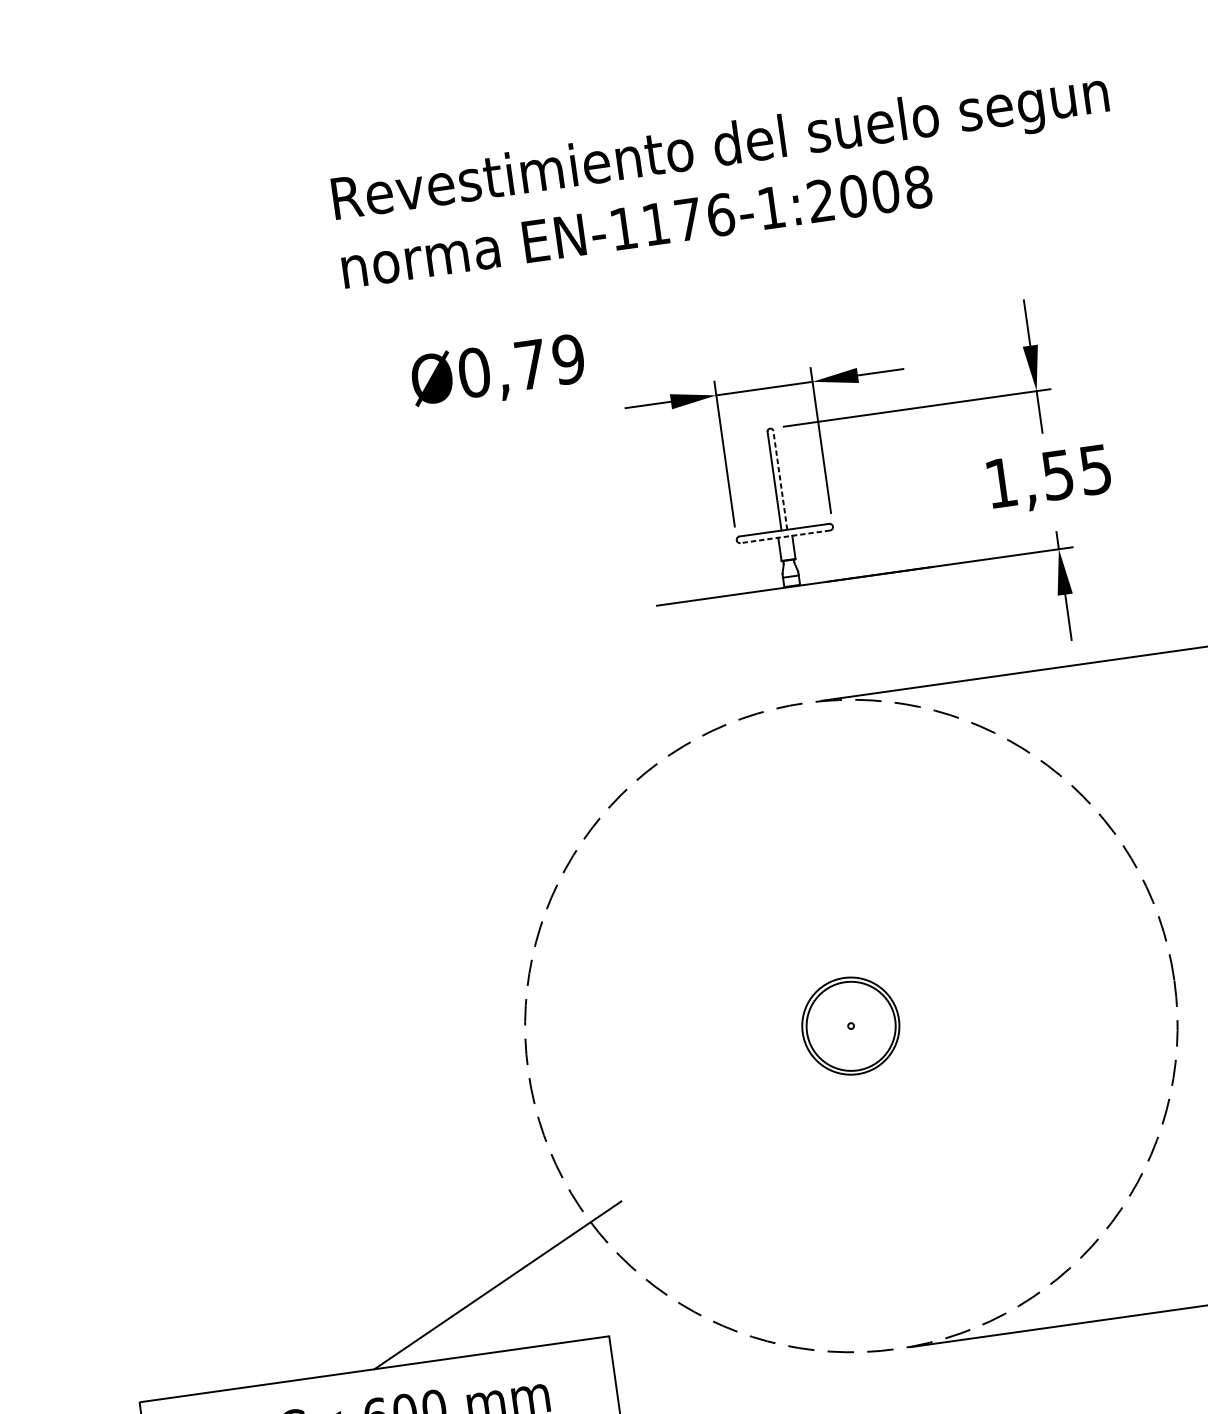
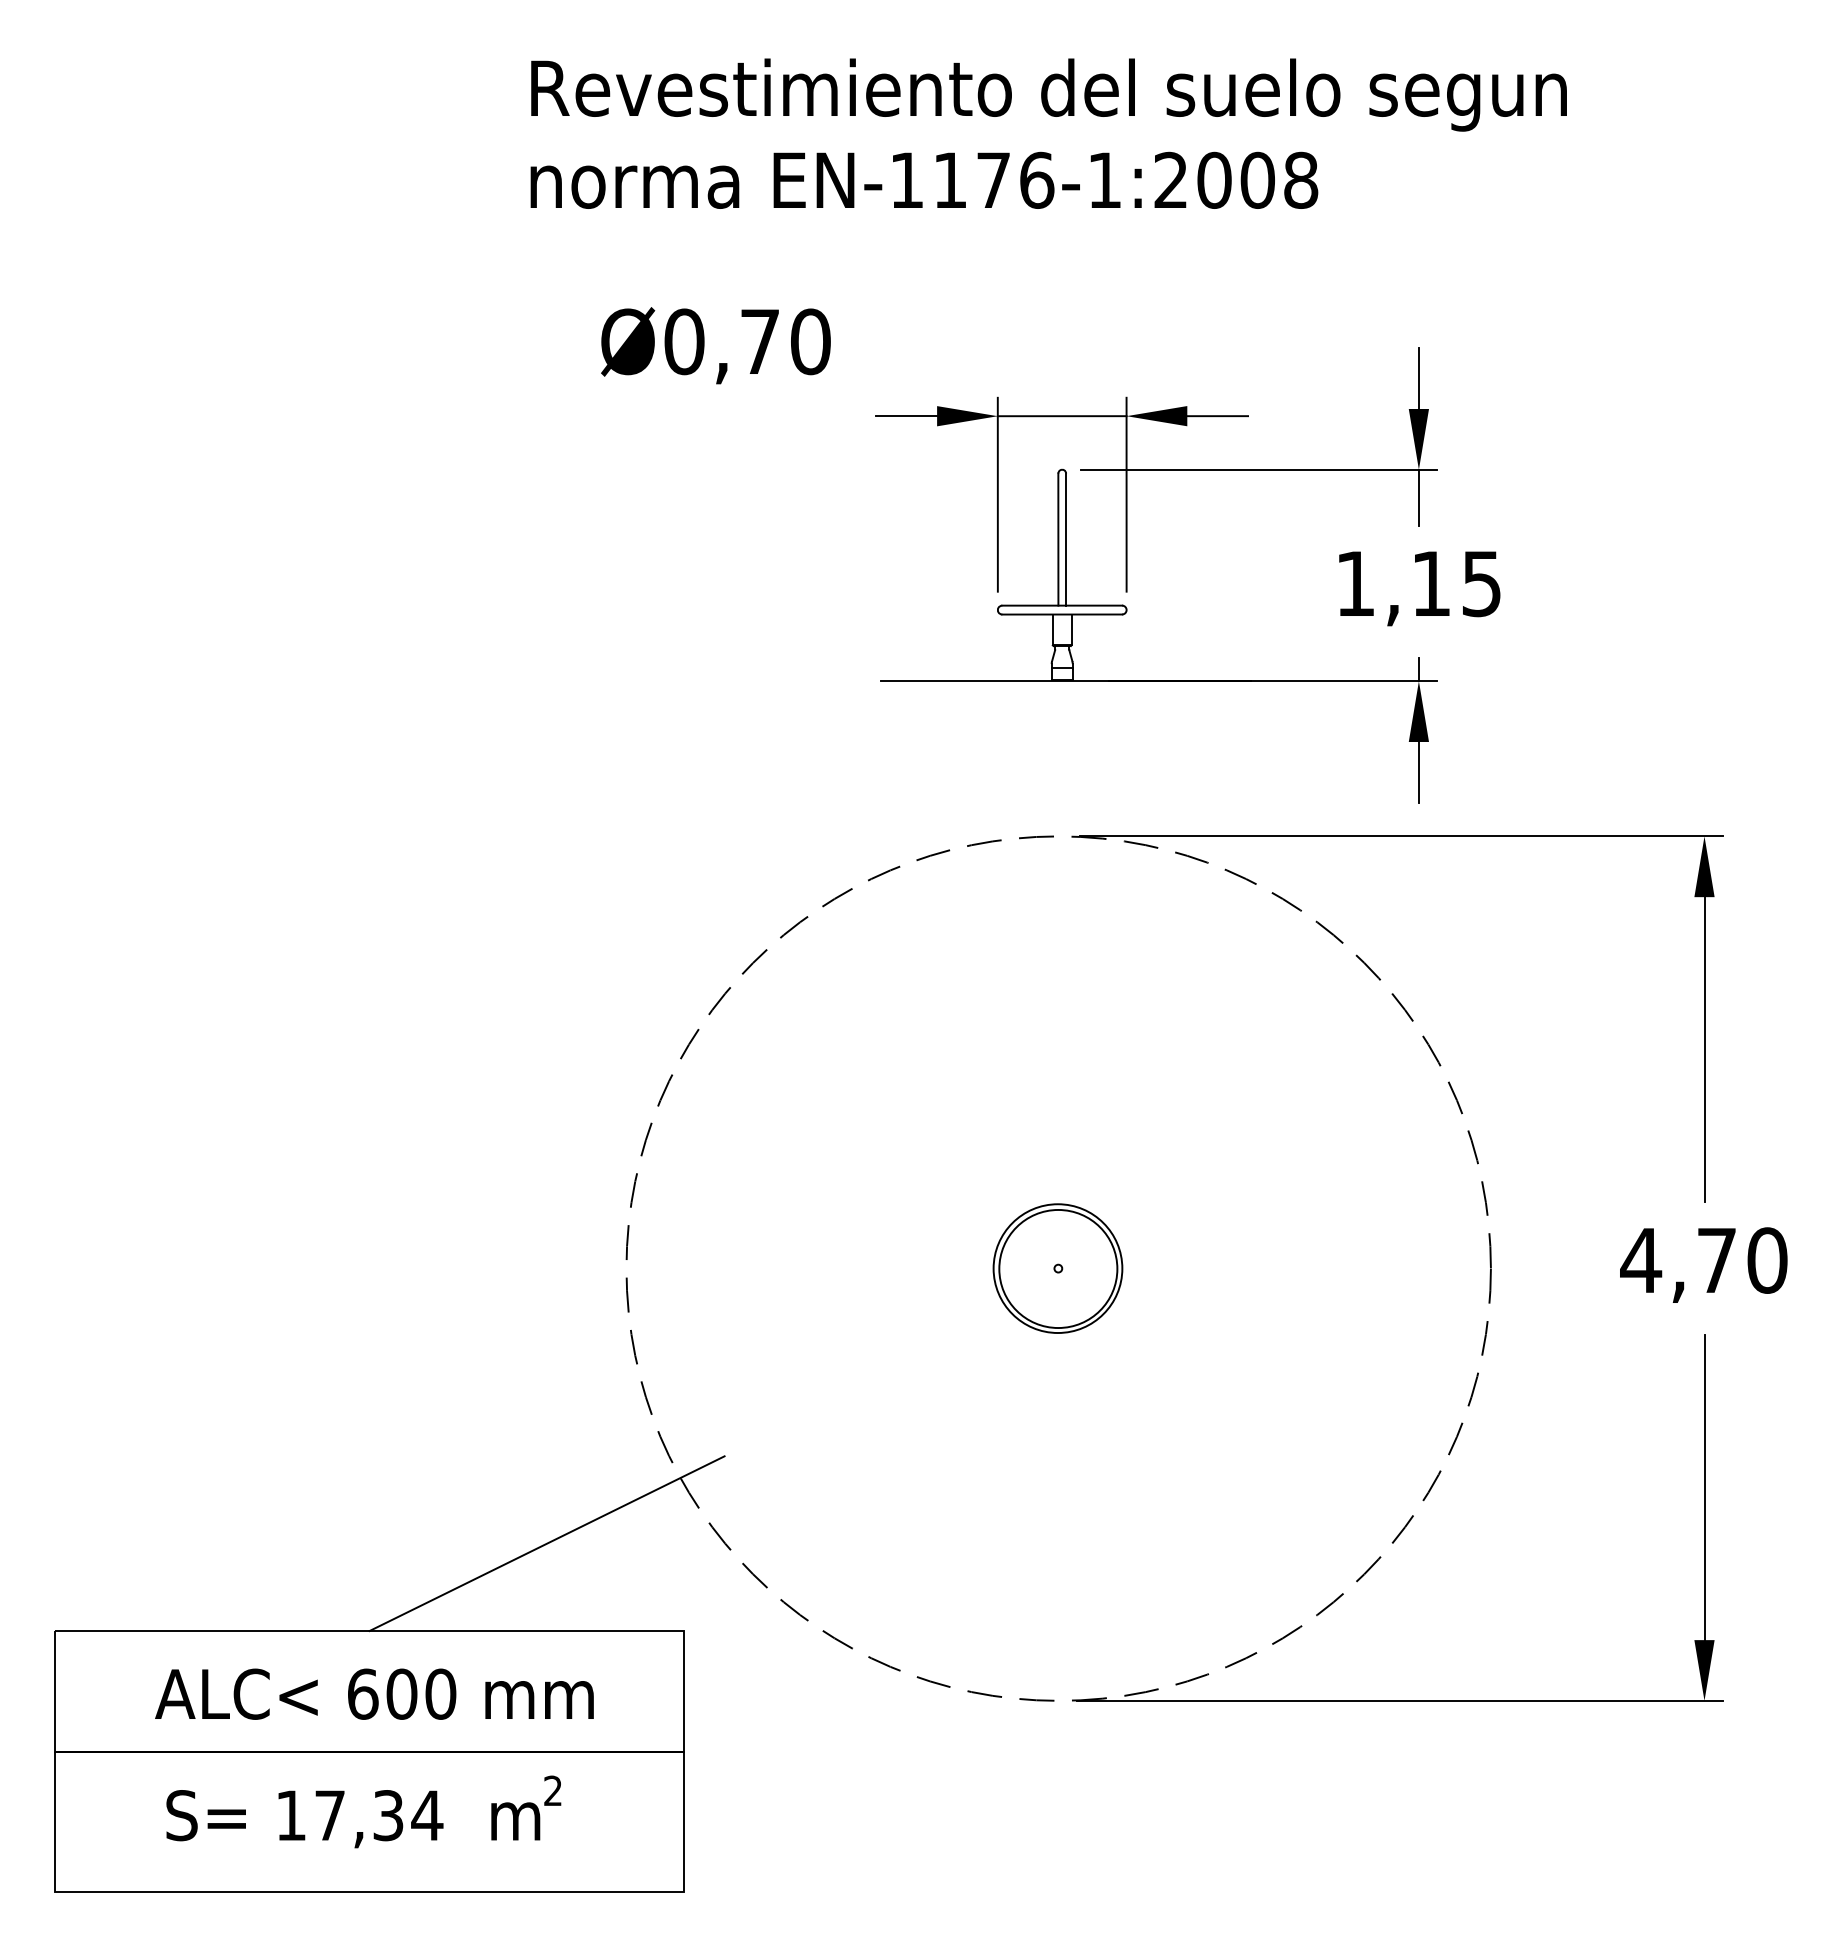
text: (568, 359) -> (810, 341), Ø0,79 -> Ø0,70
text: (1057, 475) -> (1430, 584), 1,55 -> 1,15
line: (780, 480) -> (1066, 539), dashed -> solid
line: (785, 536) -> (1062, 614), dashed -> solid

